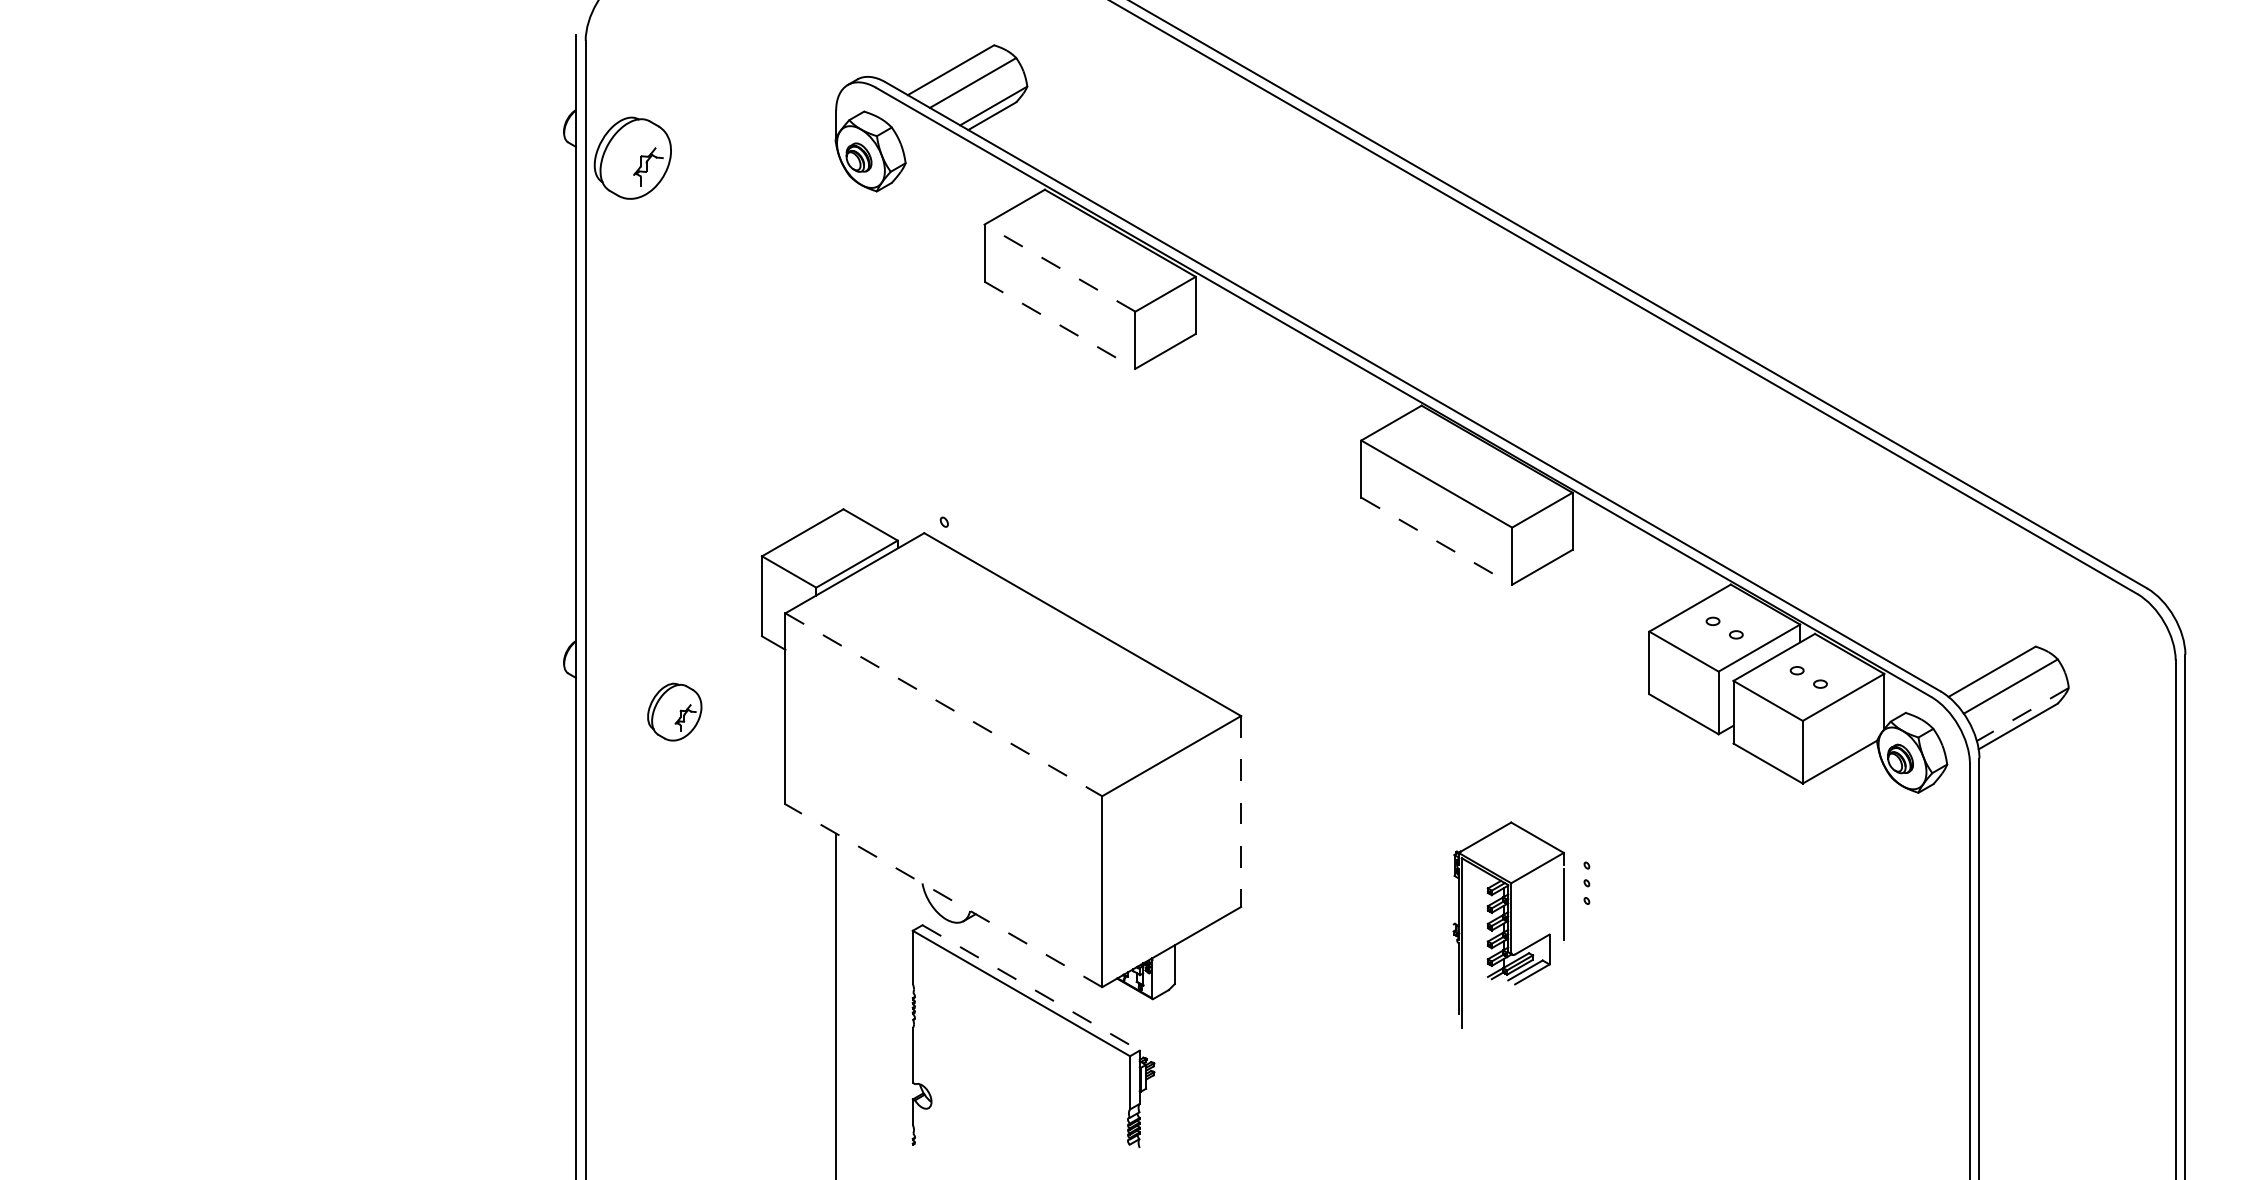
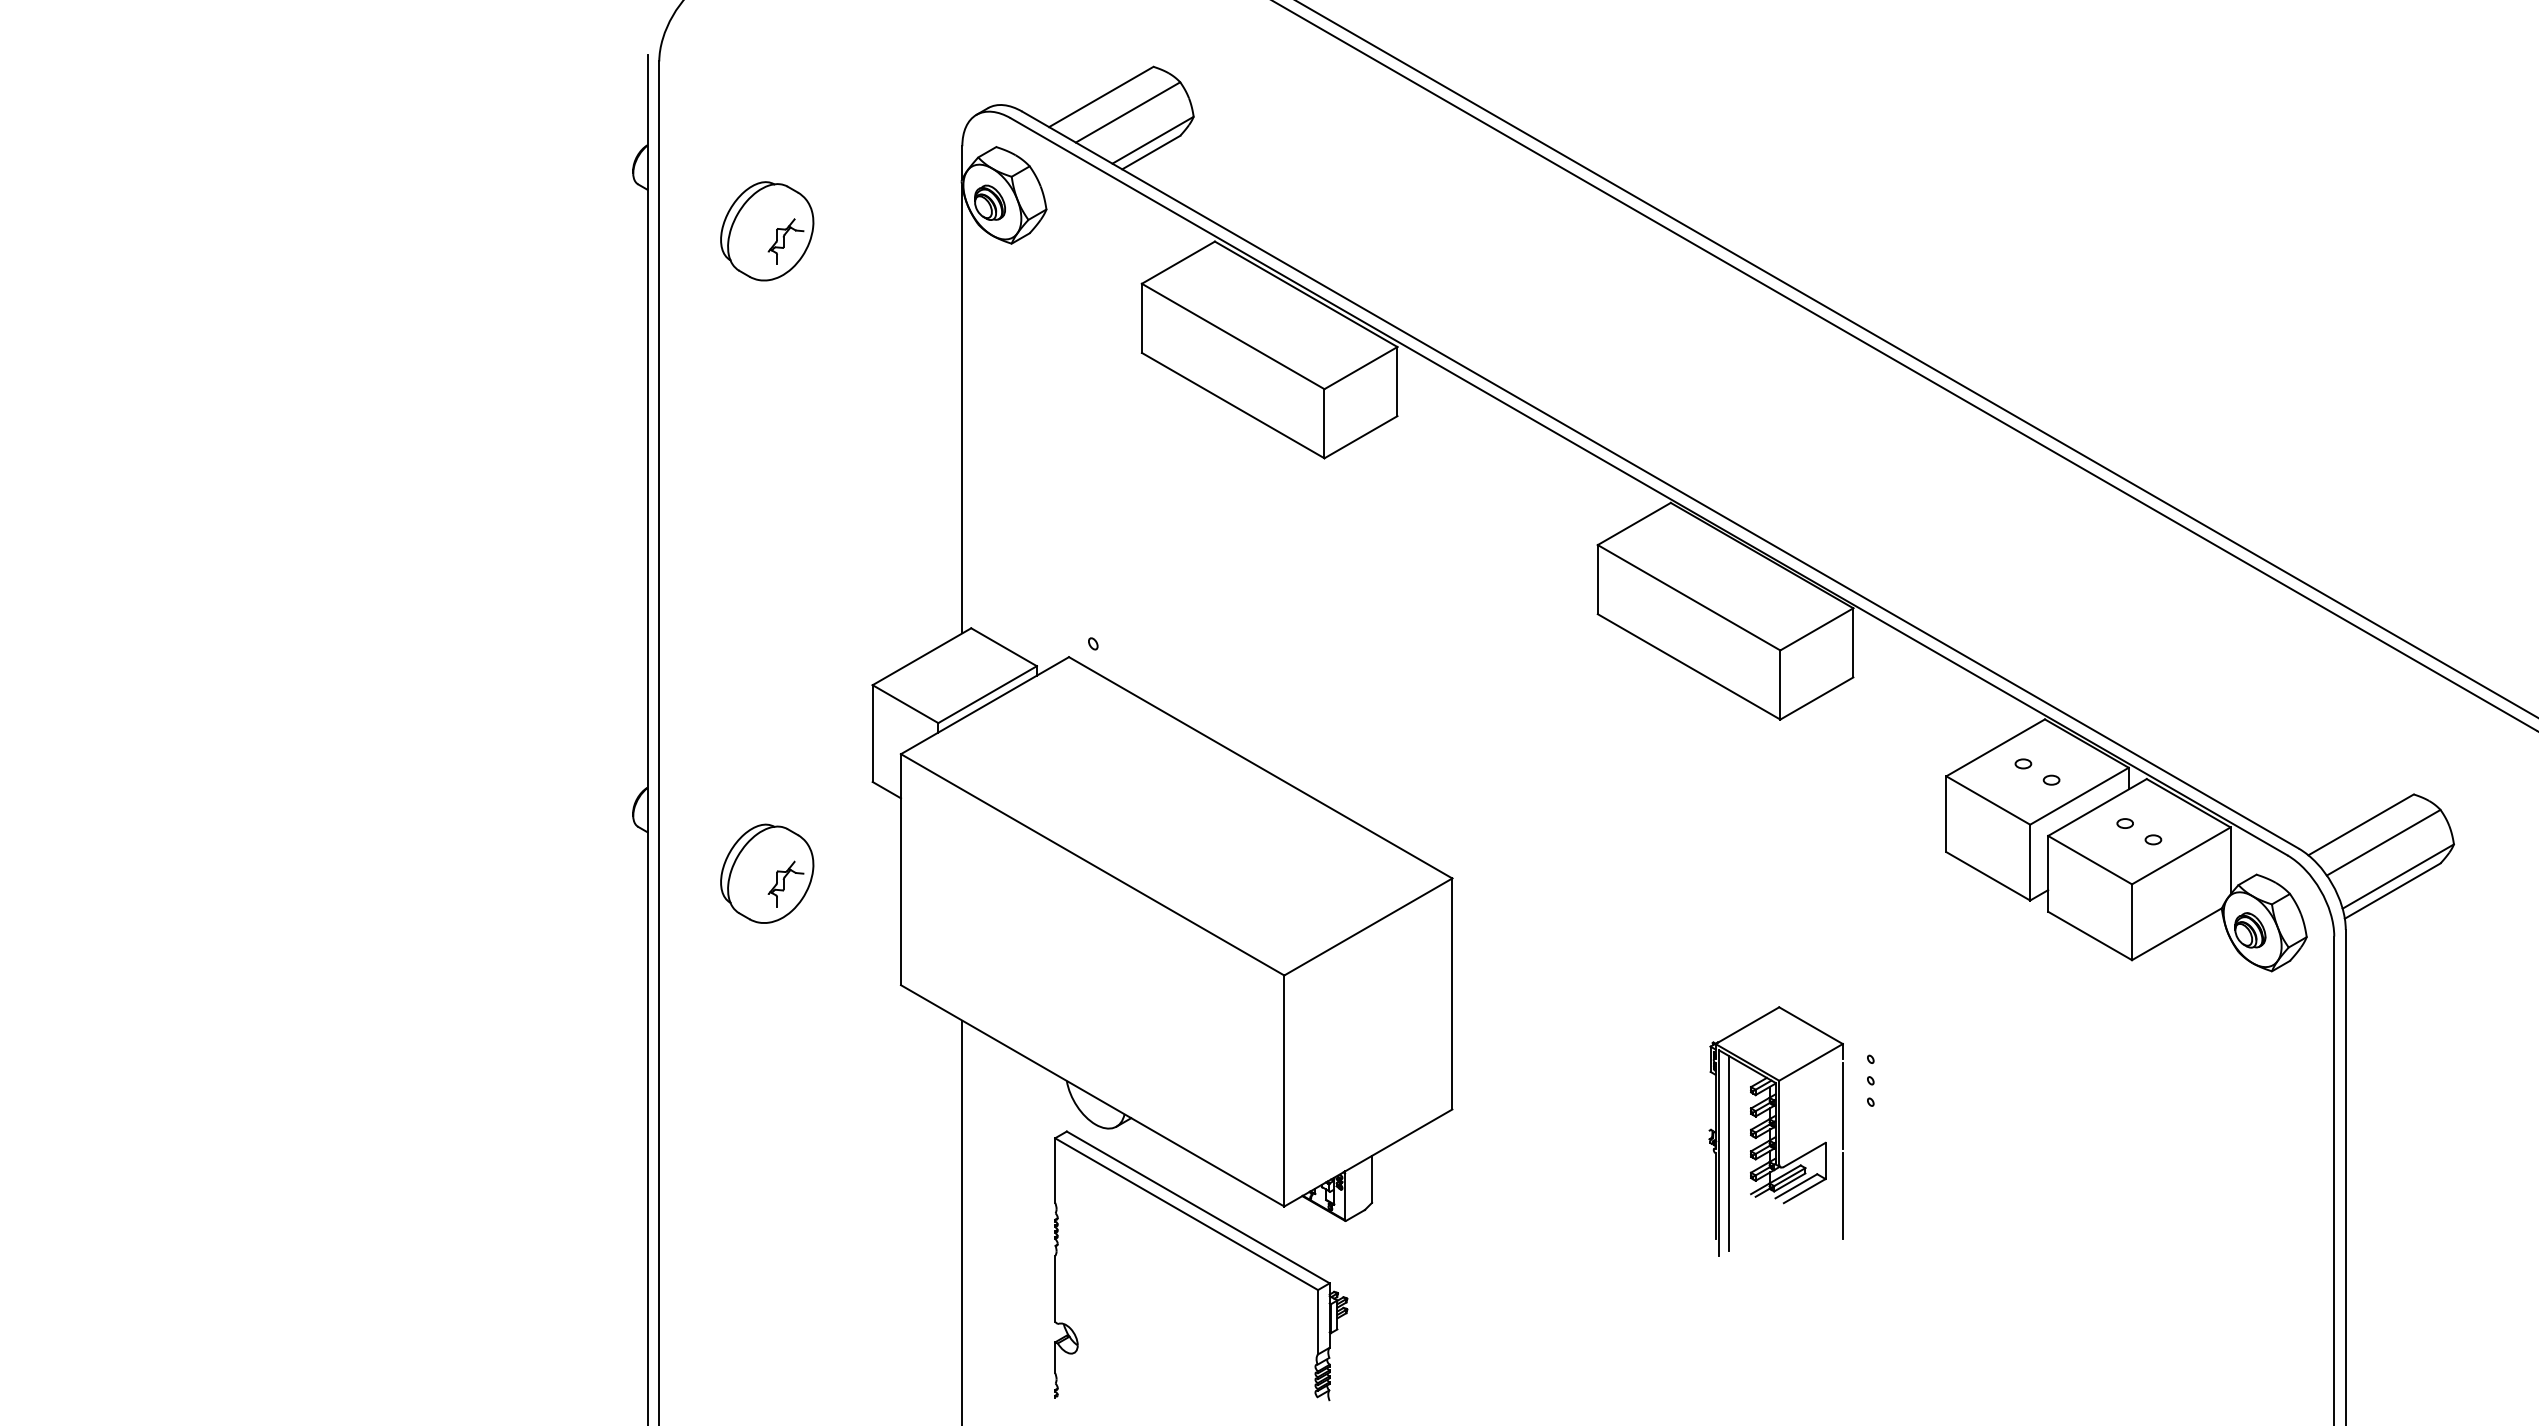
part: (632, 157) -> (766, 230), moved
line: (1059, 267) -> (1232, 335), dashed -> solid
line: (1060, 325) -> (1233, 405), dashed -> solid
line: (836, 328) -> (962, 409), added
line: (1437, 541) -> (1689, 667), dashed -> solid
line: (943, 704) -> (1092, 864), dashed -> solid
part: (674, 711) -> (766, 872), size x1.43
line: (2022, 714) -> (2397, 876), dashed -> solid
line: (1241, 812) -> (1452, 995), dashed -> solid
line: (943, 895) -> (1092, 1095), dashed -> solid
line: (1469, 942) -> (1728, 1152), added
line: (1563, 978) -> (1842, 1196), added
line: (1031, 988) -> (1198, 1208), dashed -> solid

